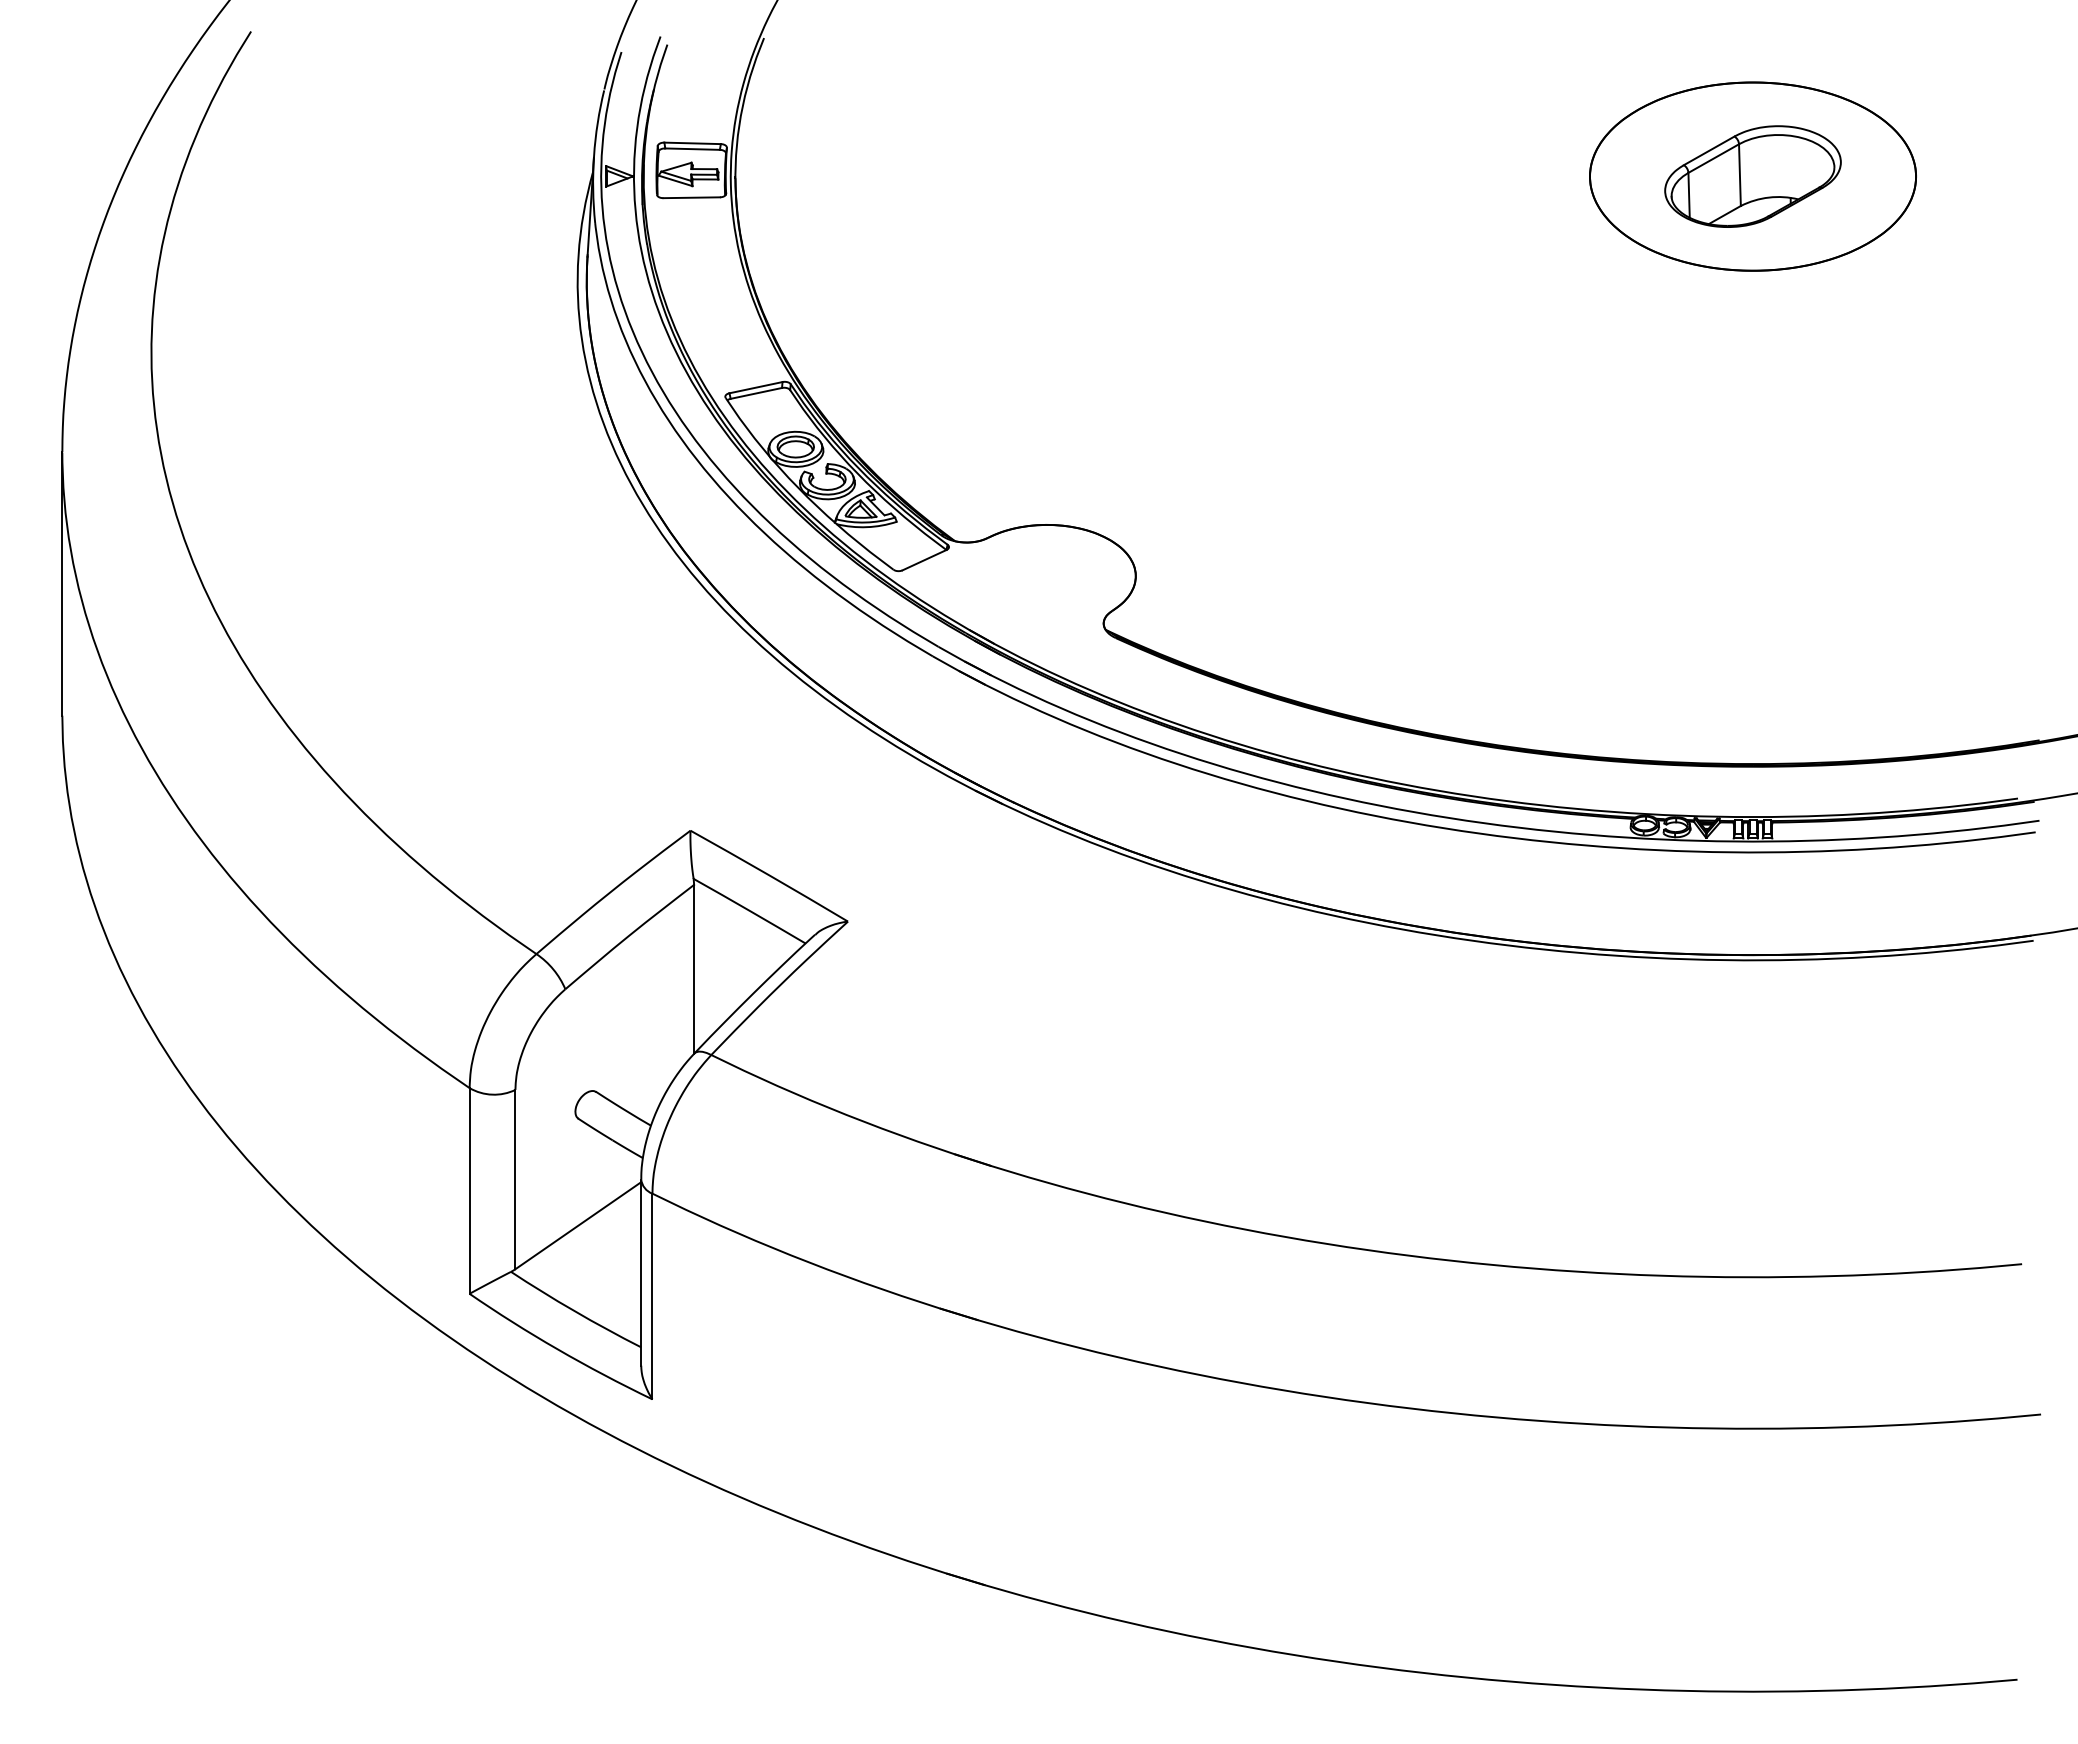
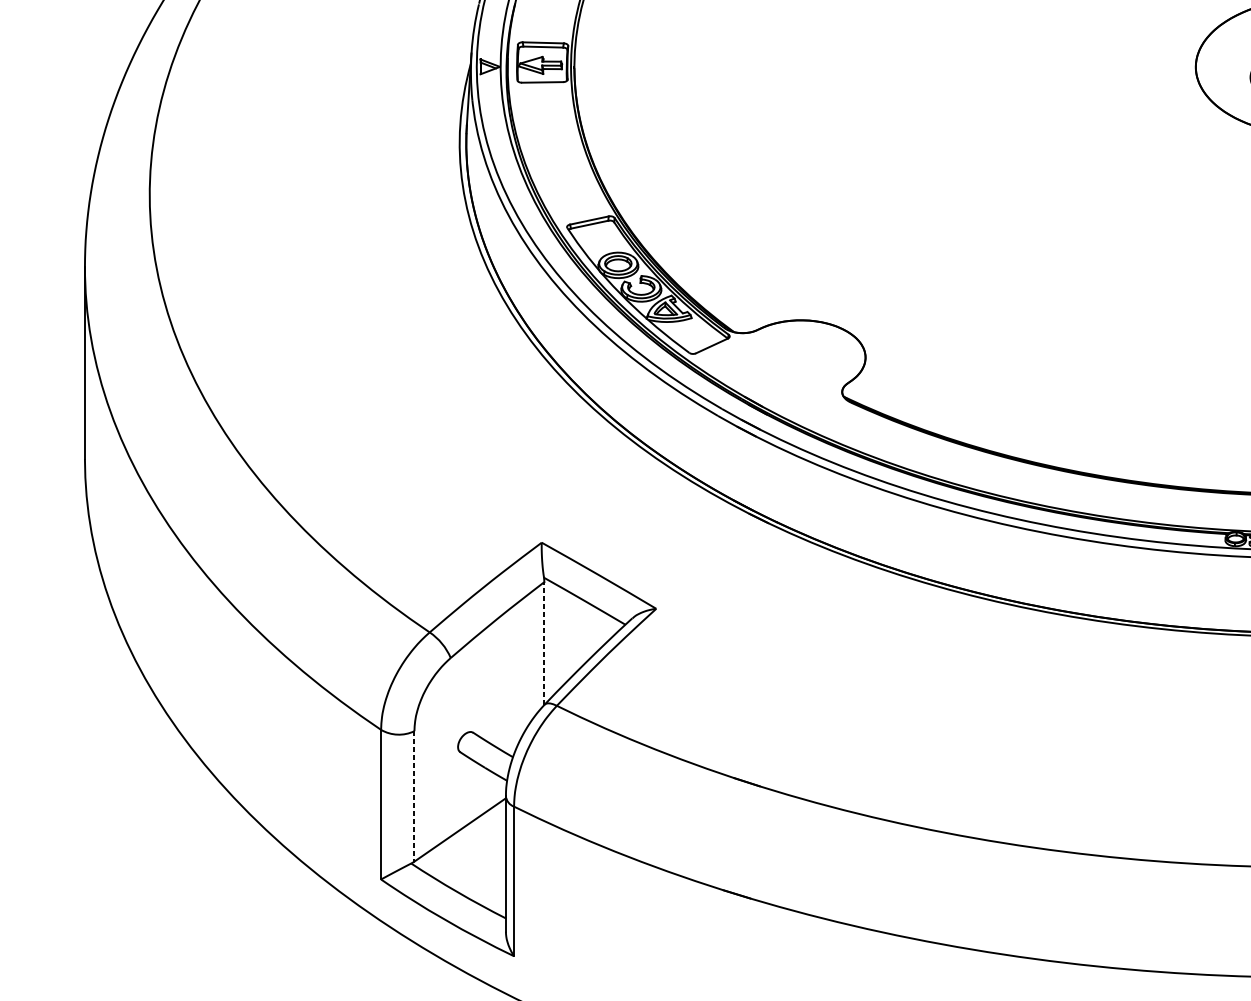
line: (694, 968) -> (544, 642), solid -> dashed
line: (515, 1179) -> (414, 796), solid -> dashed

